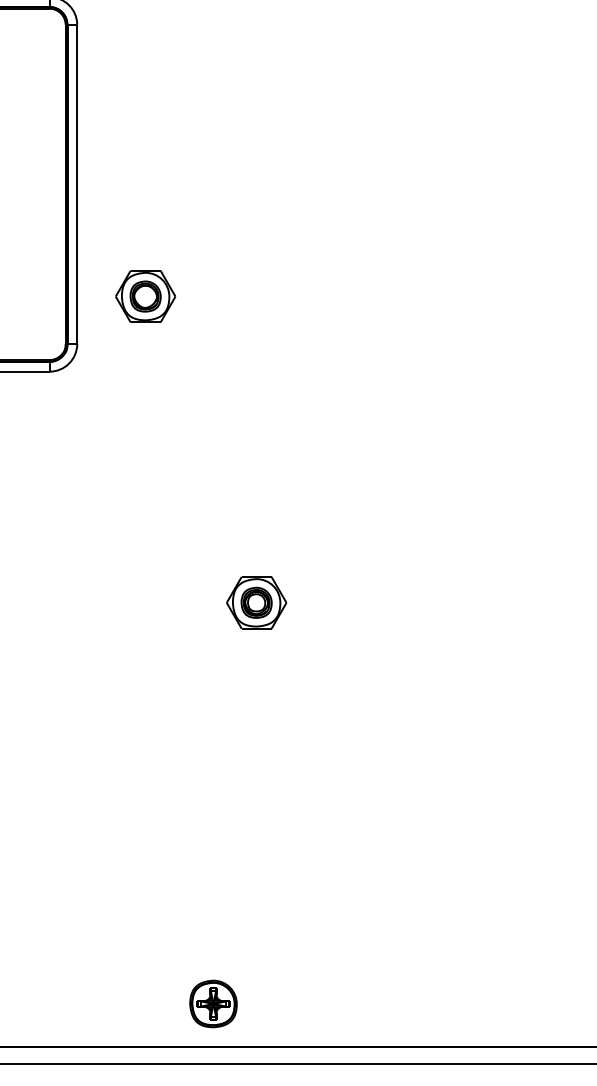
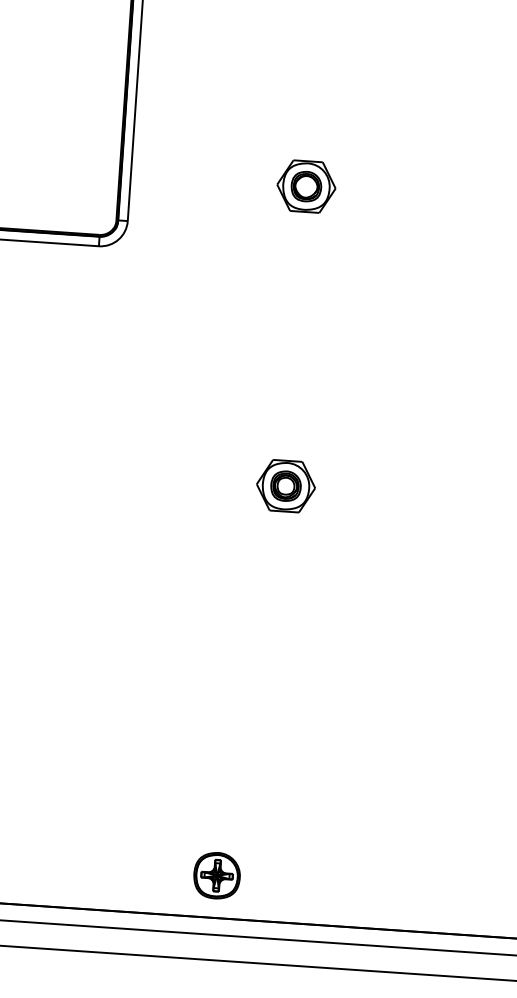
part: (145, 296) -> (306, 186), moved

